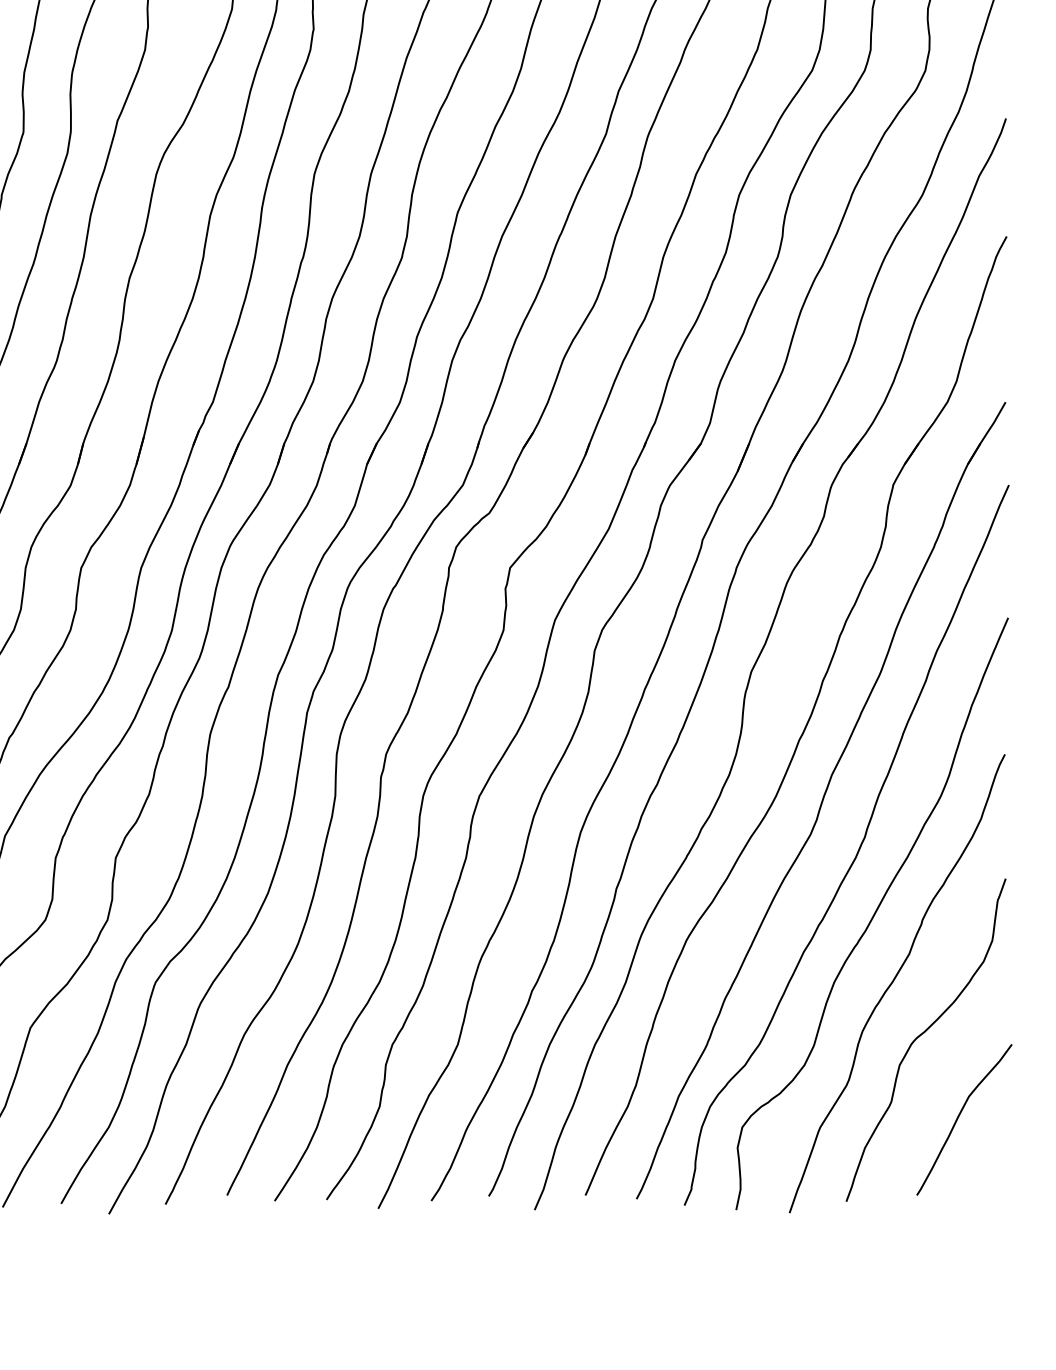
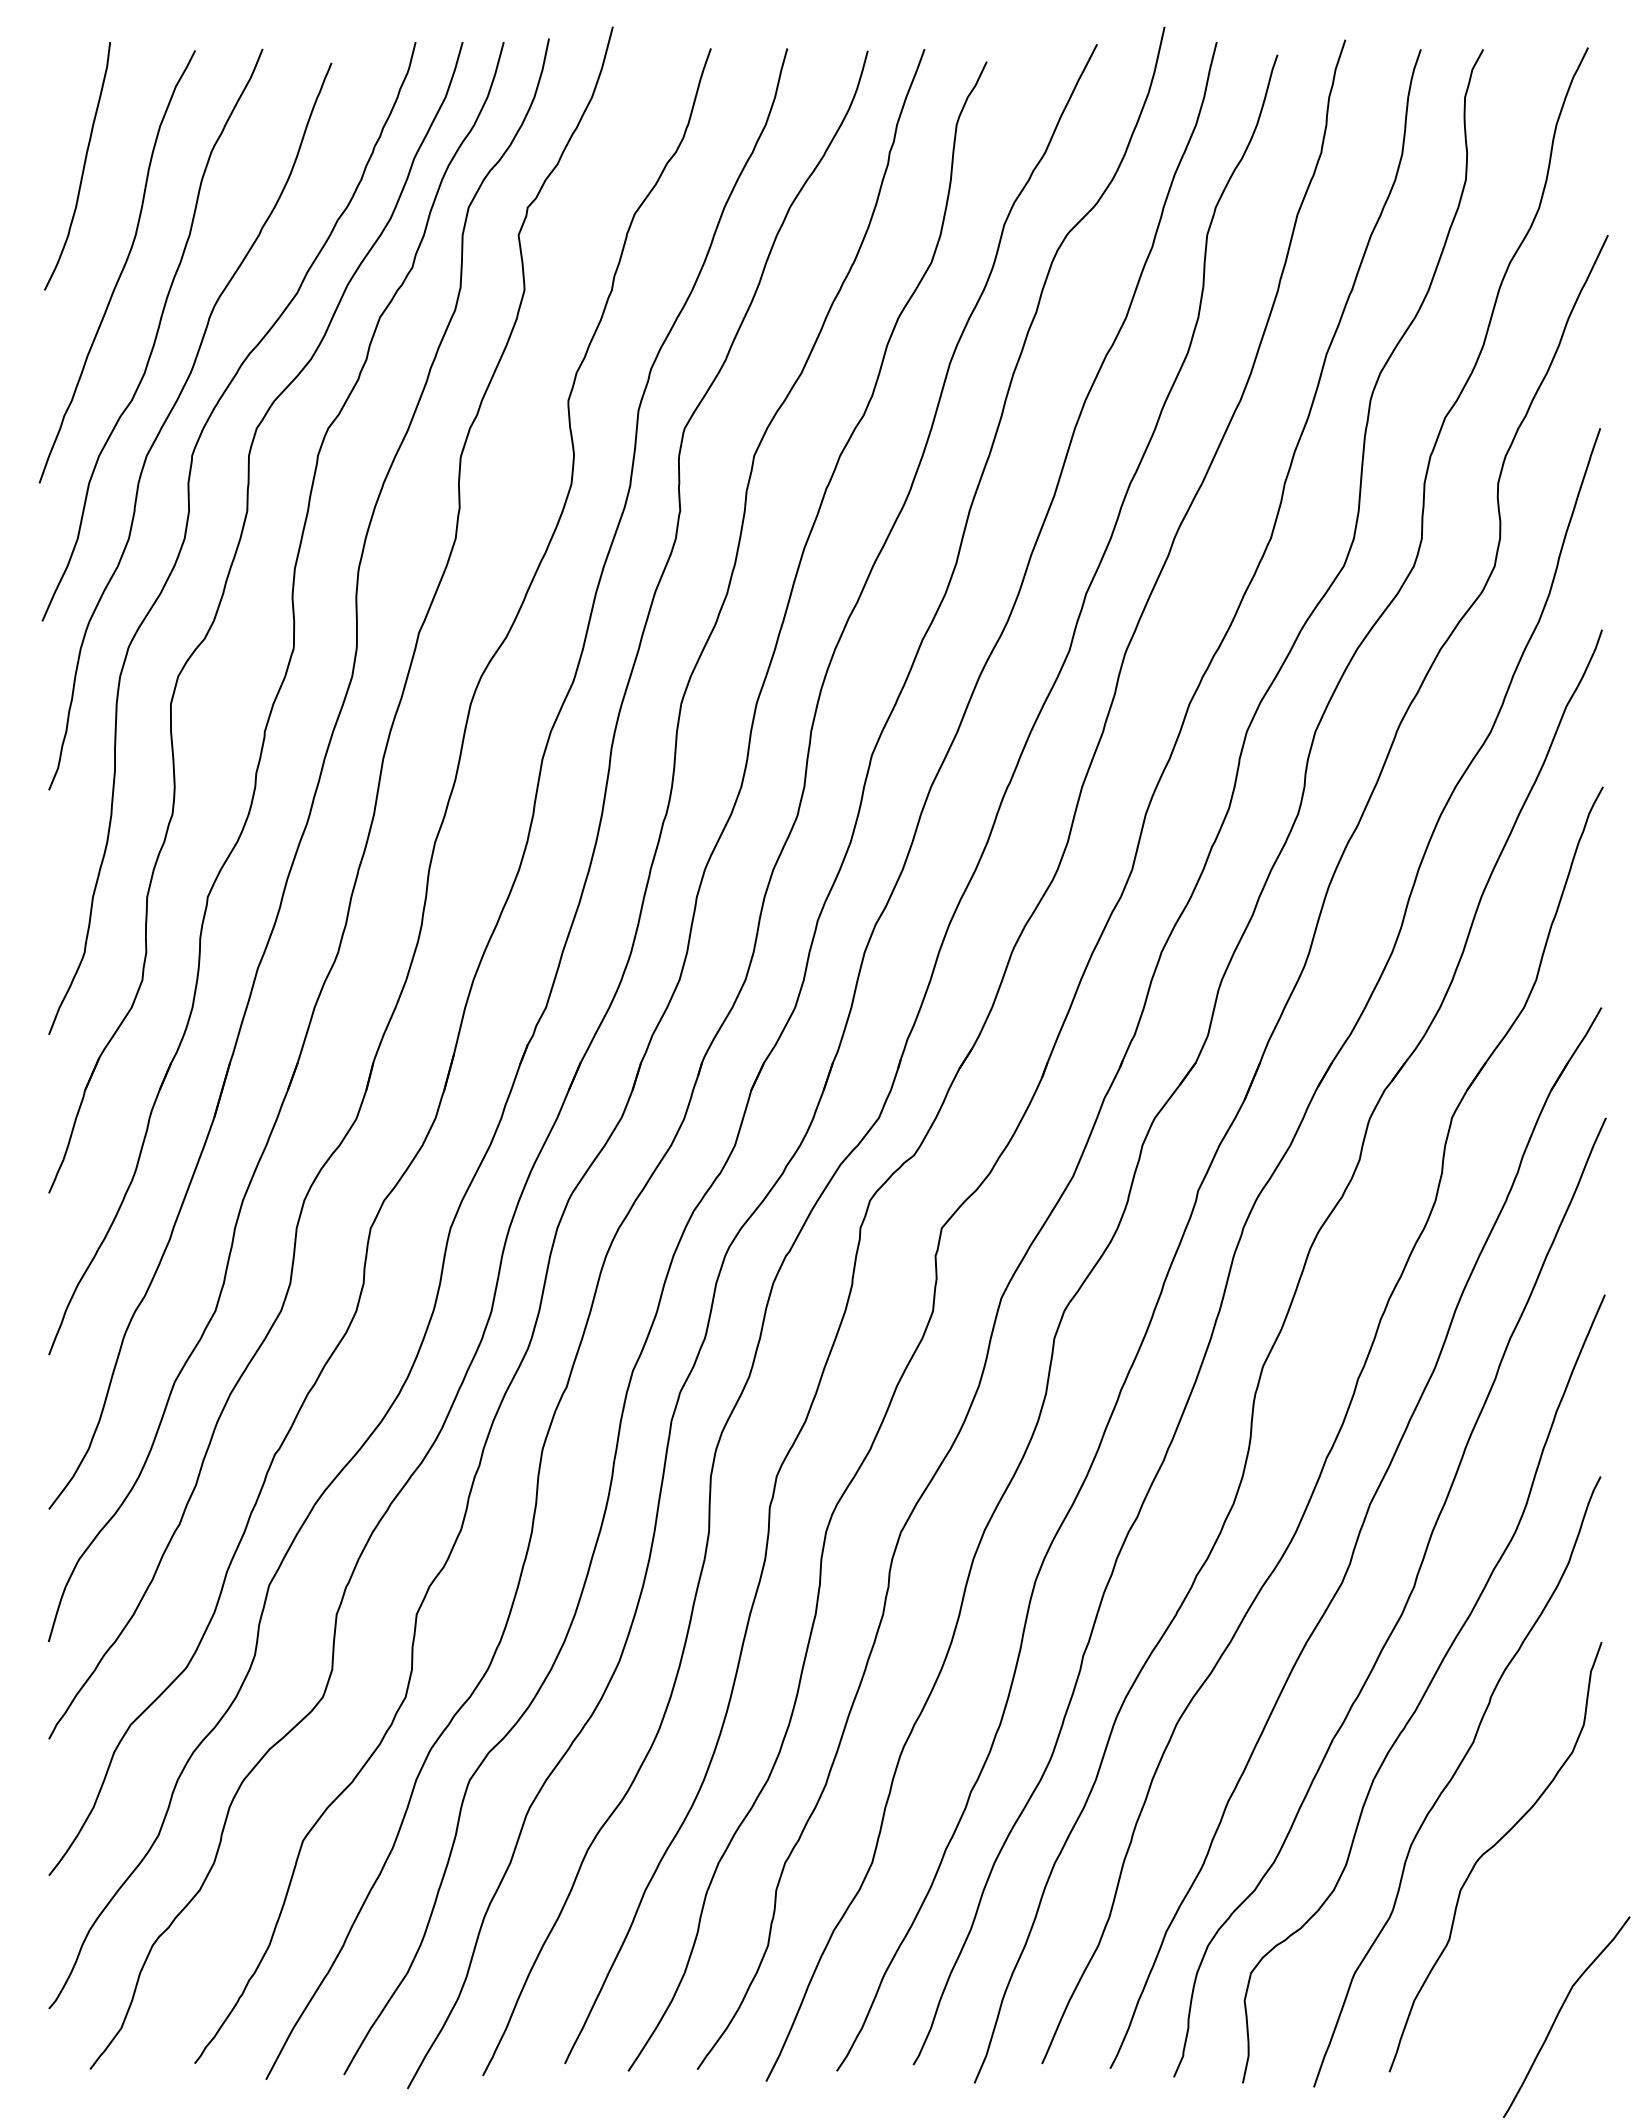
curve: (959, 1117) -> (1559, 2013), moved

